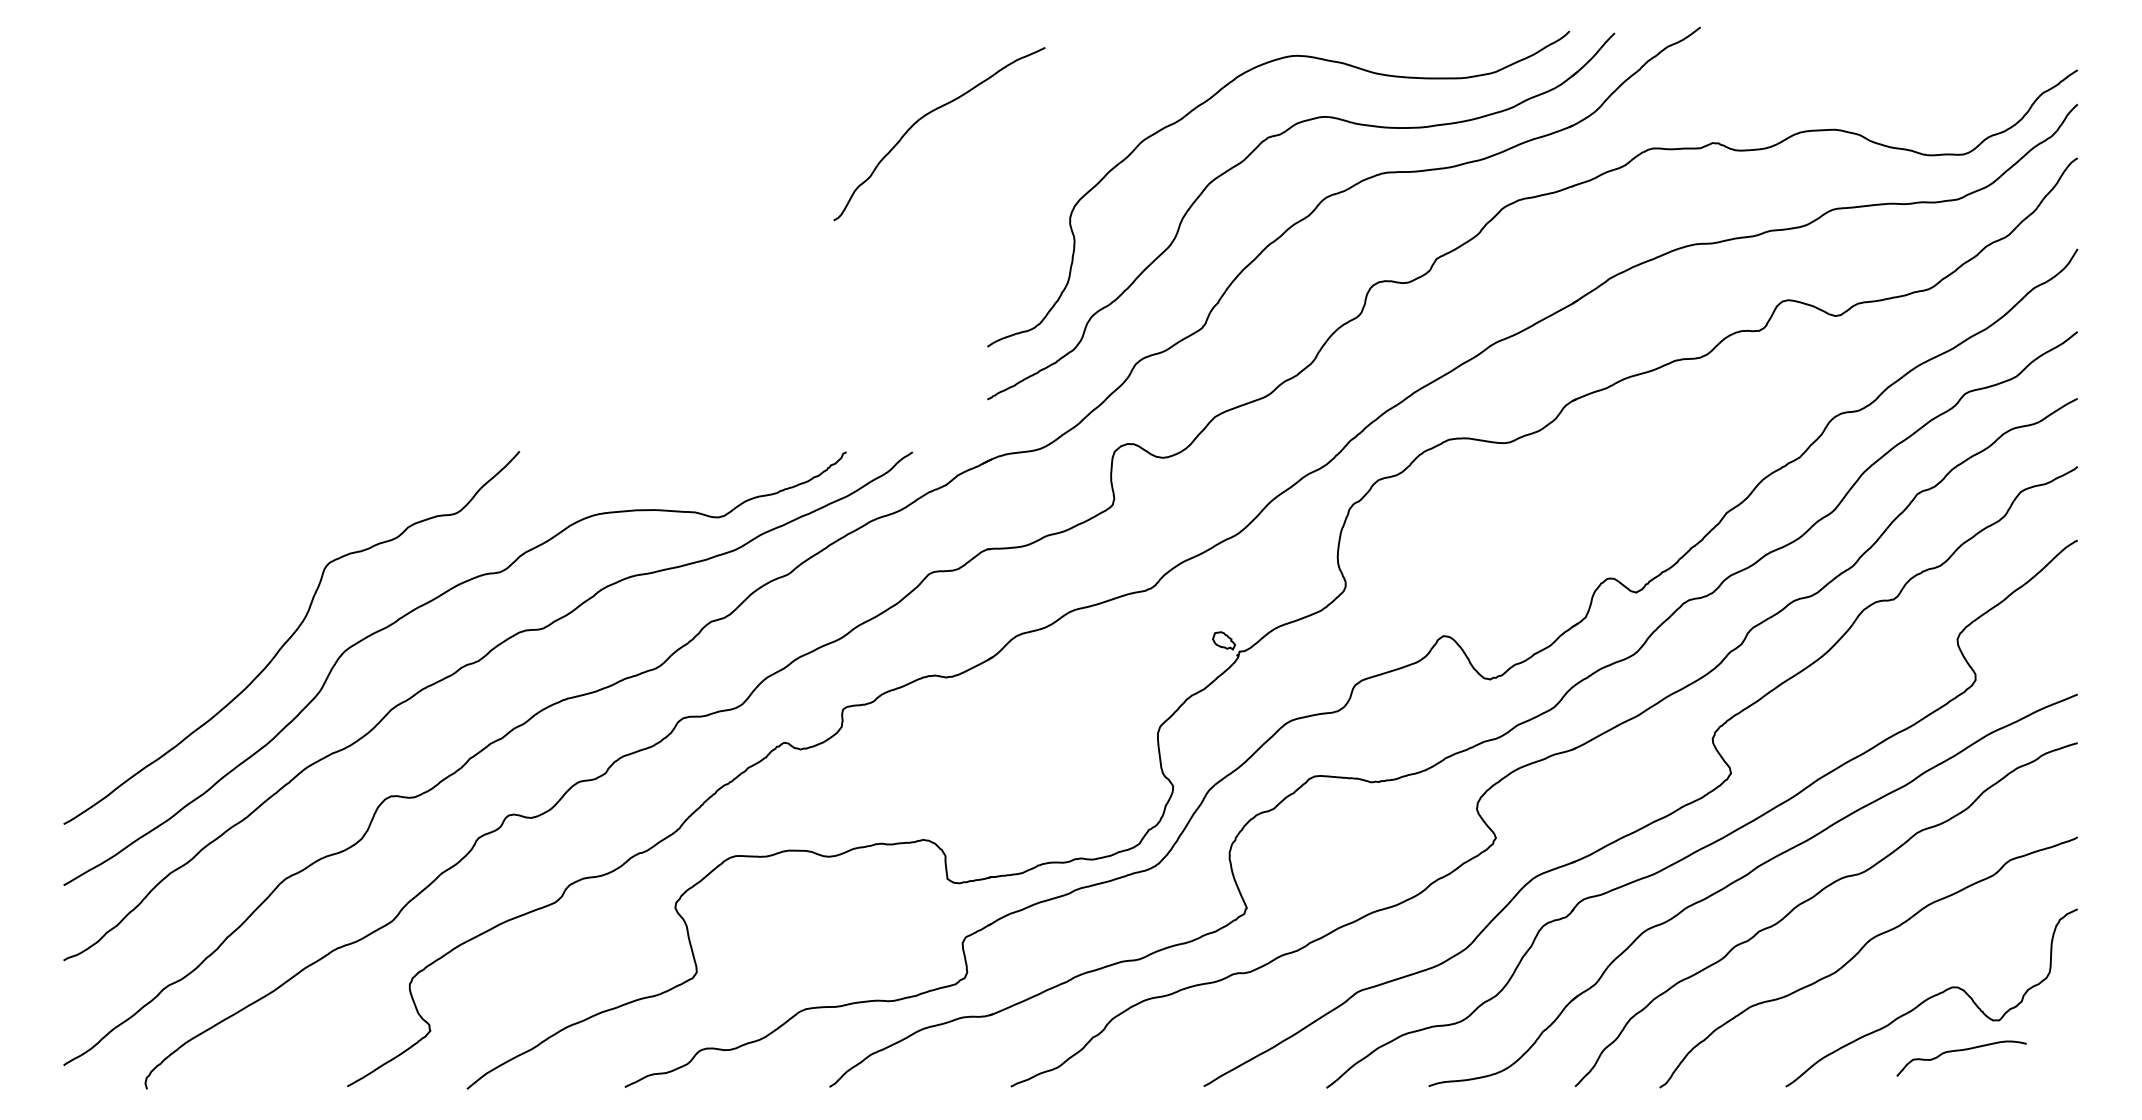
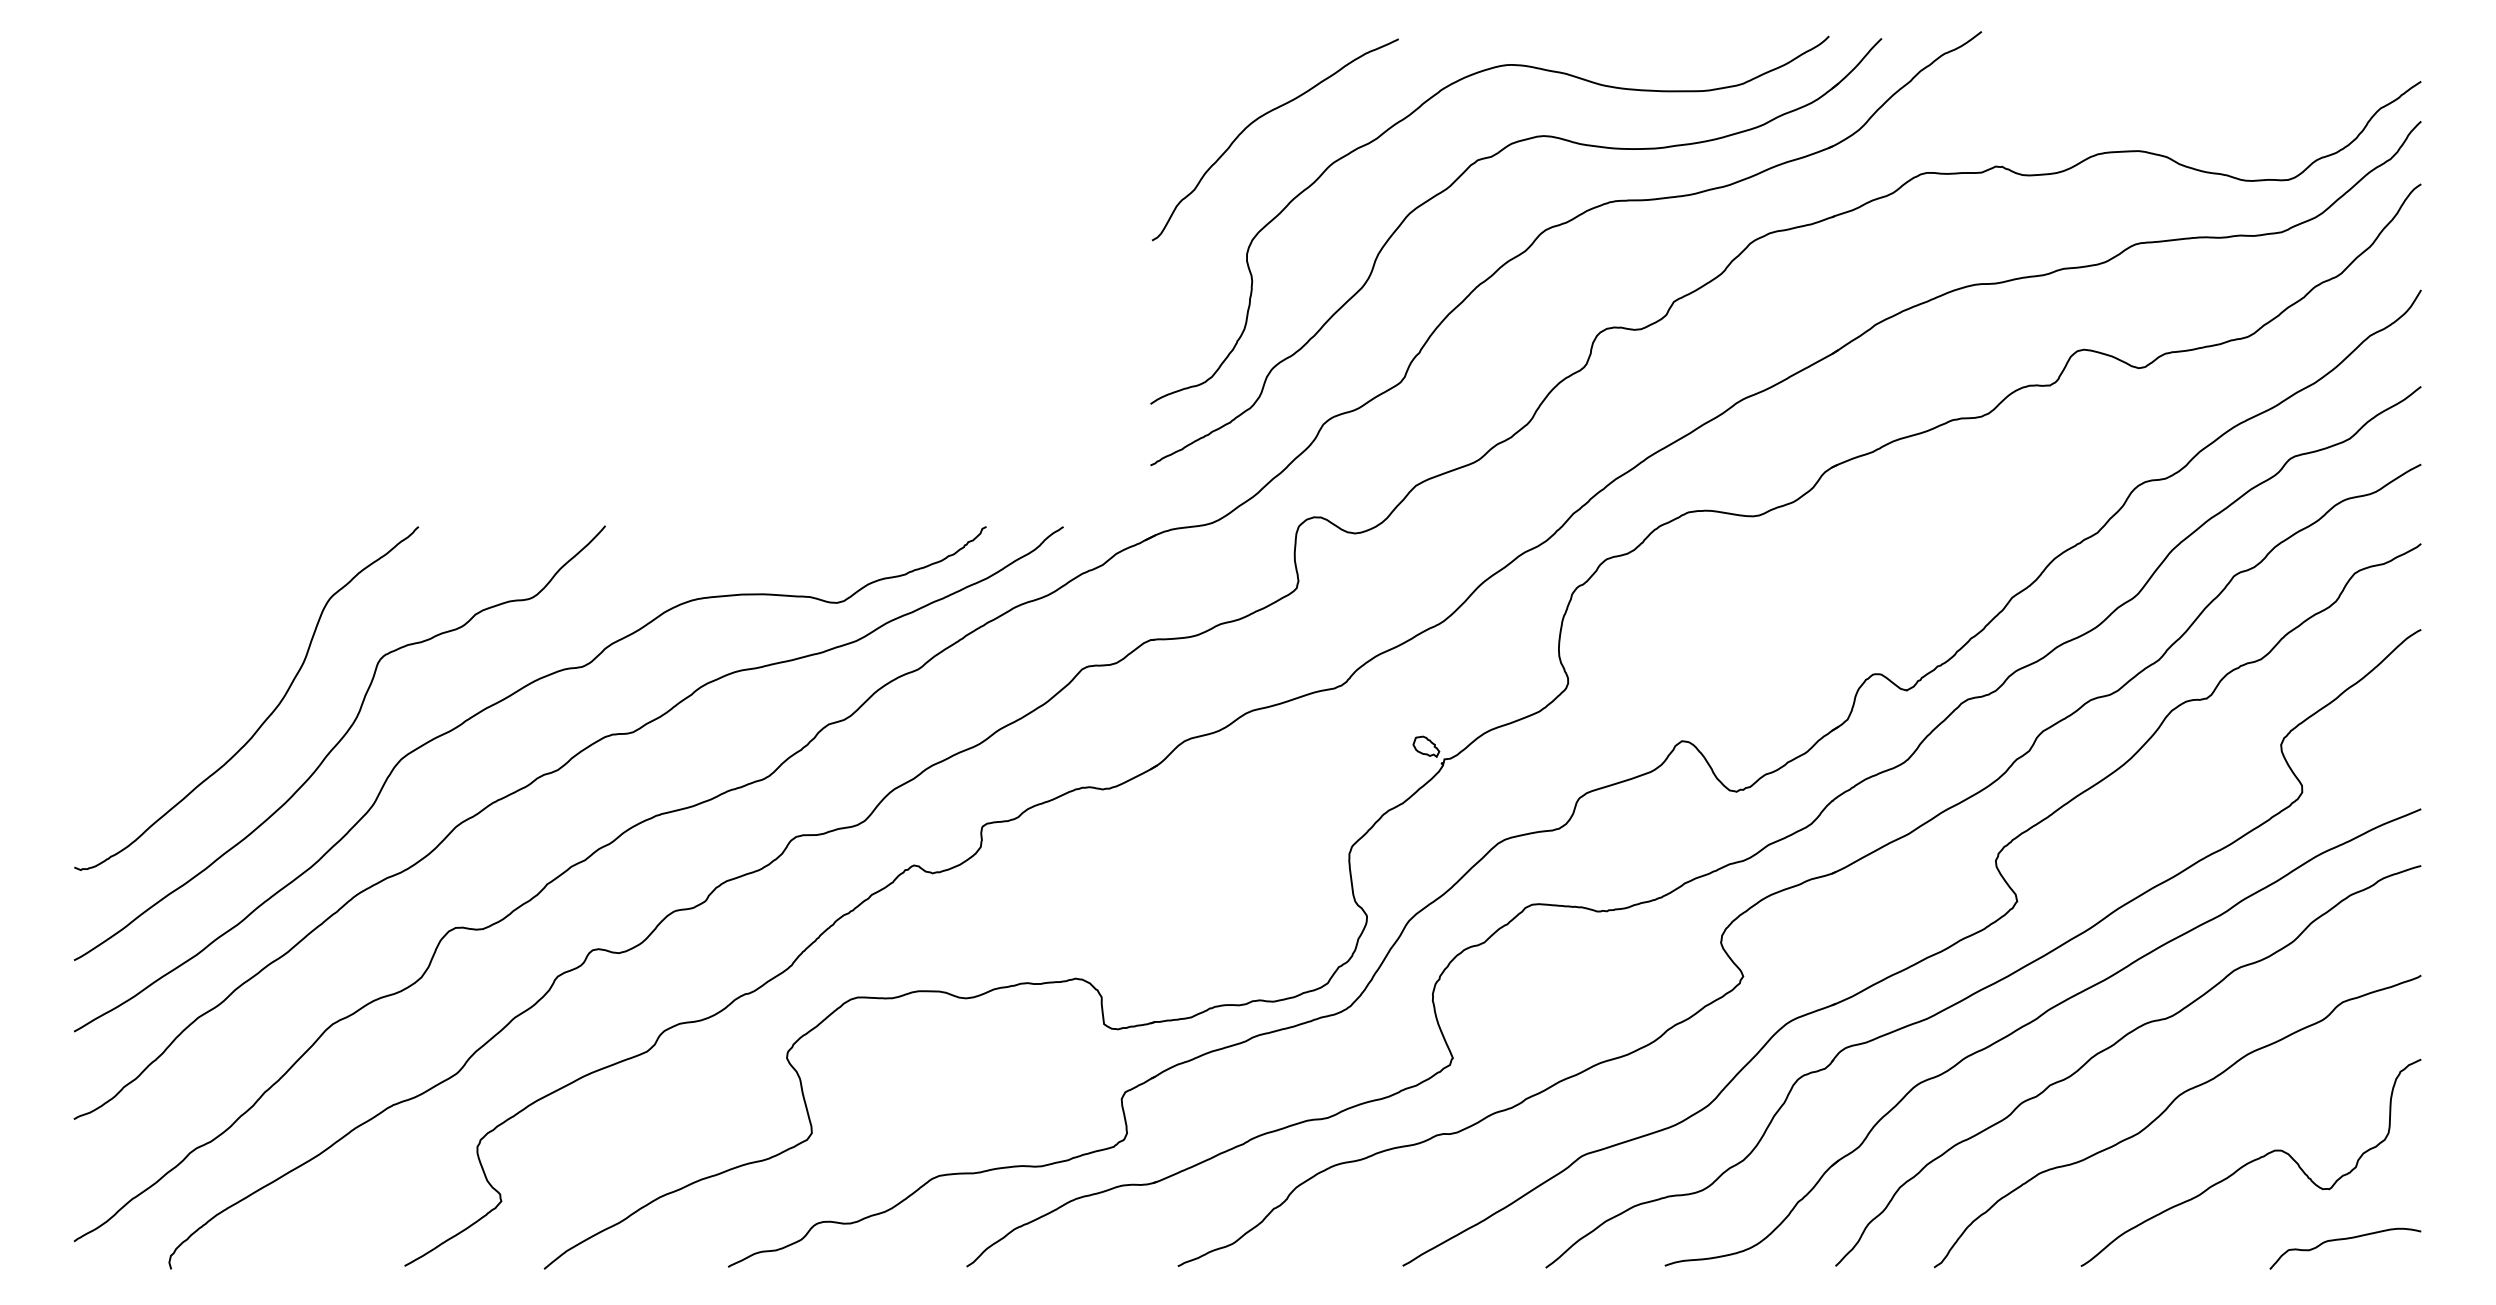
curve: (927, 115) -> (1261, 118), moved
curve: (231, 612) -> (269, 713), added
curve: (1960, 1051) -> (2344, 1240), moved

